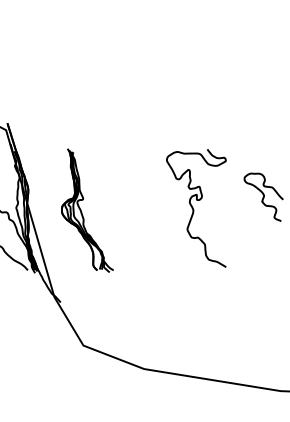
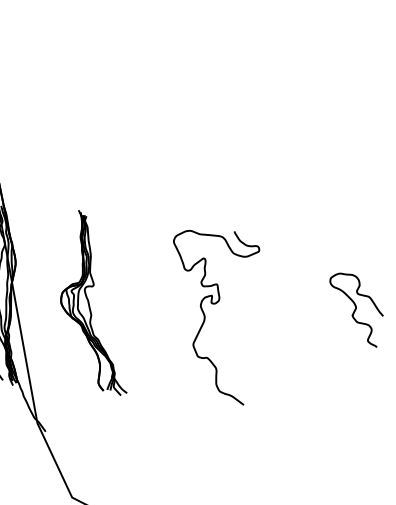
curve: (194, 209) -> (206, 316), moved

